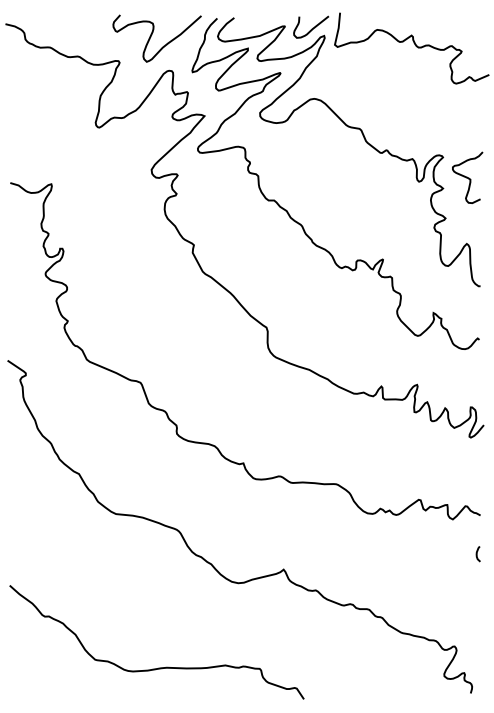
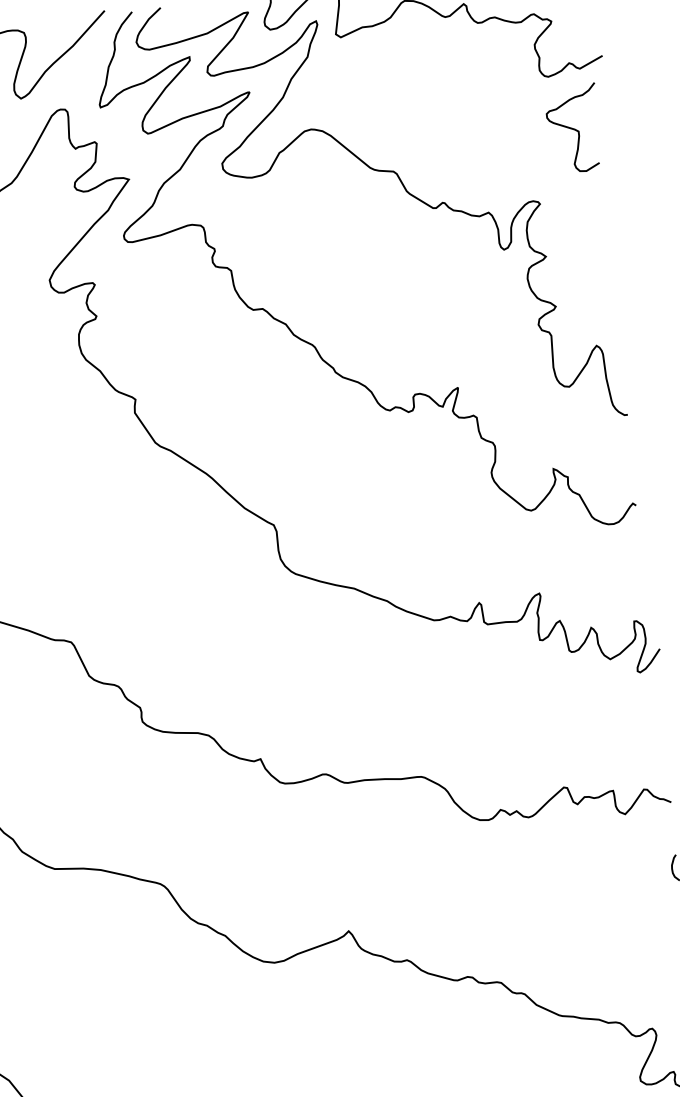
curve: (467, 177) -> (573, 128), moved

